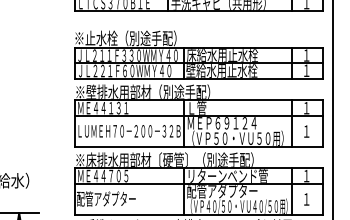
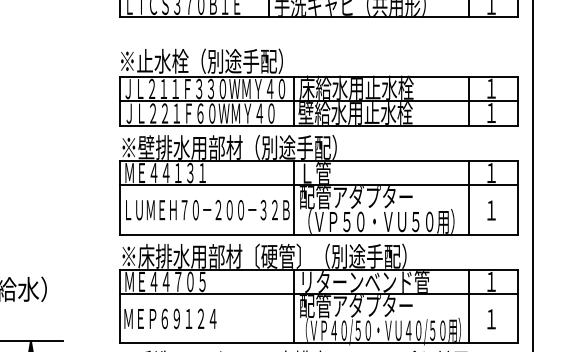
text: (222, 123) -> (356, 197), ＭＥＰ６９１２４ -> 配管アダプター
text: (106, 198) -> (170, 317), 配管アダプター -> ＭＥＰ６９１２４

